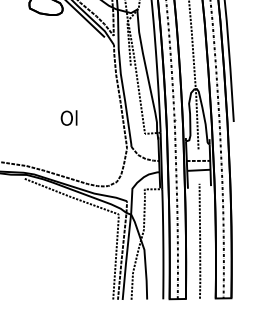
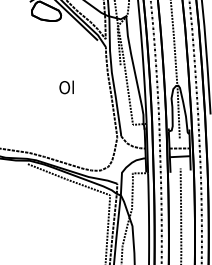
text: (68, 117) -> (66, 86), moved

